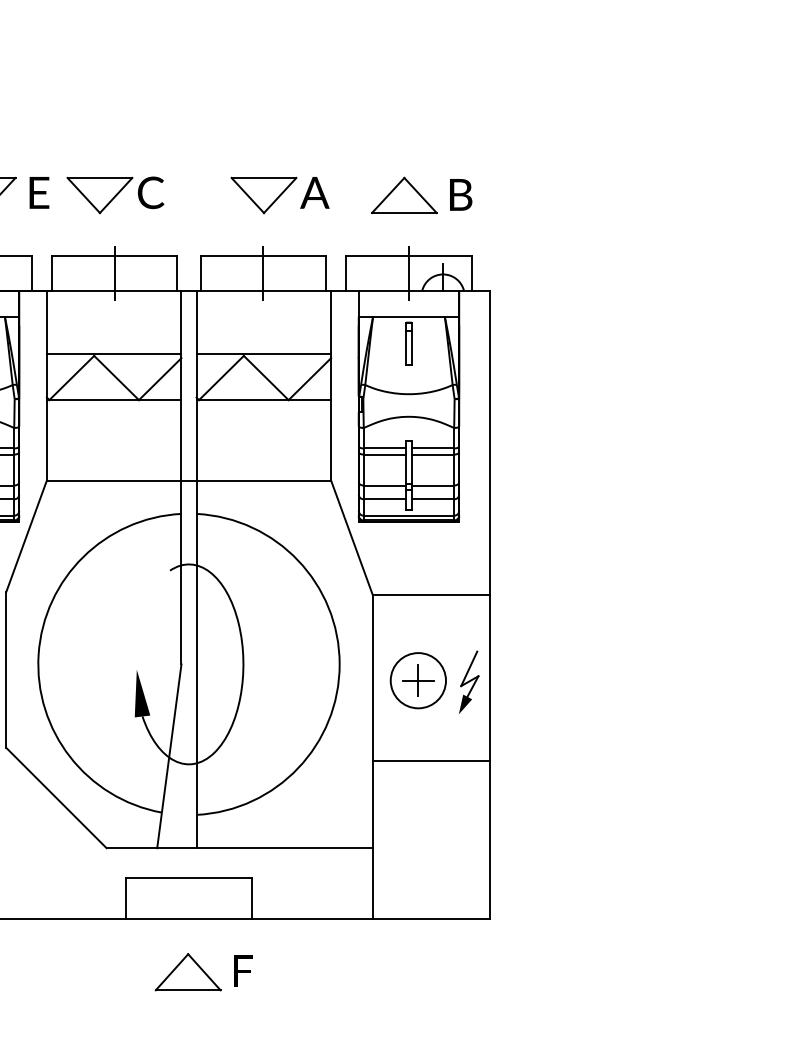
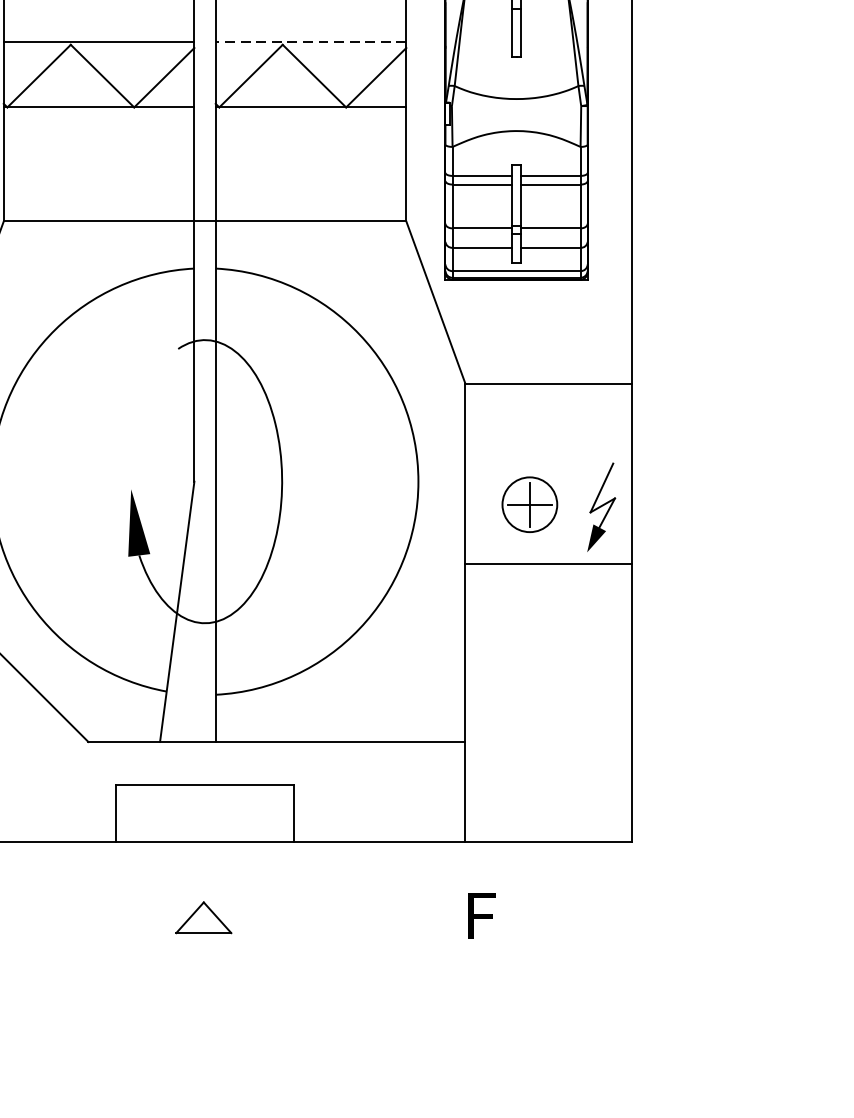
line: (263, 353) -> (310, 41), solid -> dashed
circle: (417, 680) -> (528, 504), size x0.7
line: (431, 760) -> (548, 563), moved
text: (243, 970) -> (481, 915), moved
part: (187, 972) -> (202, 917), size x0.6

